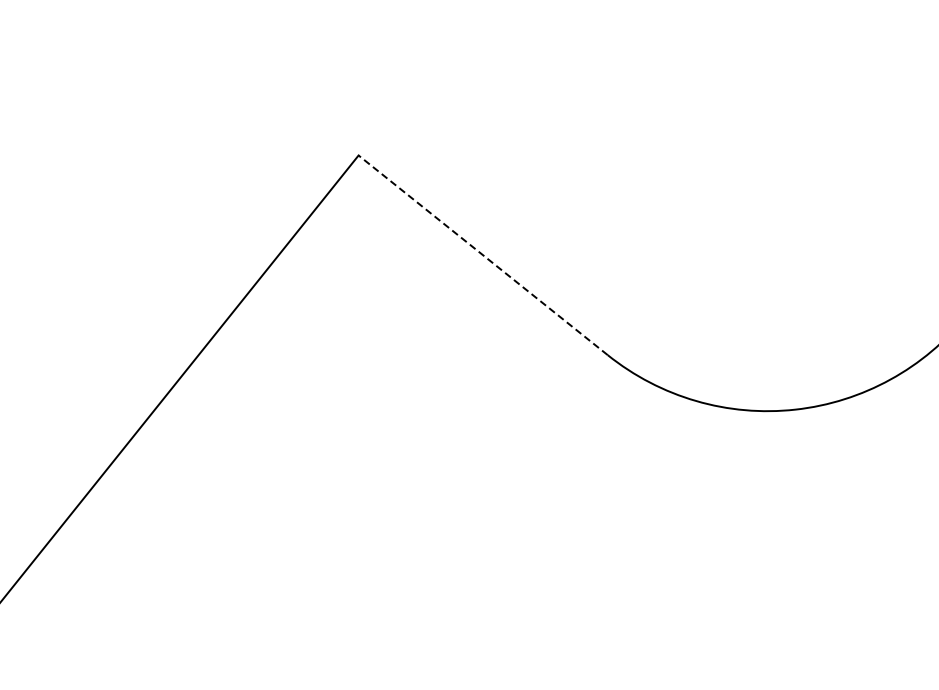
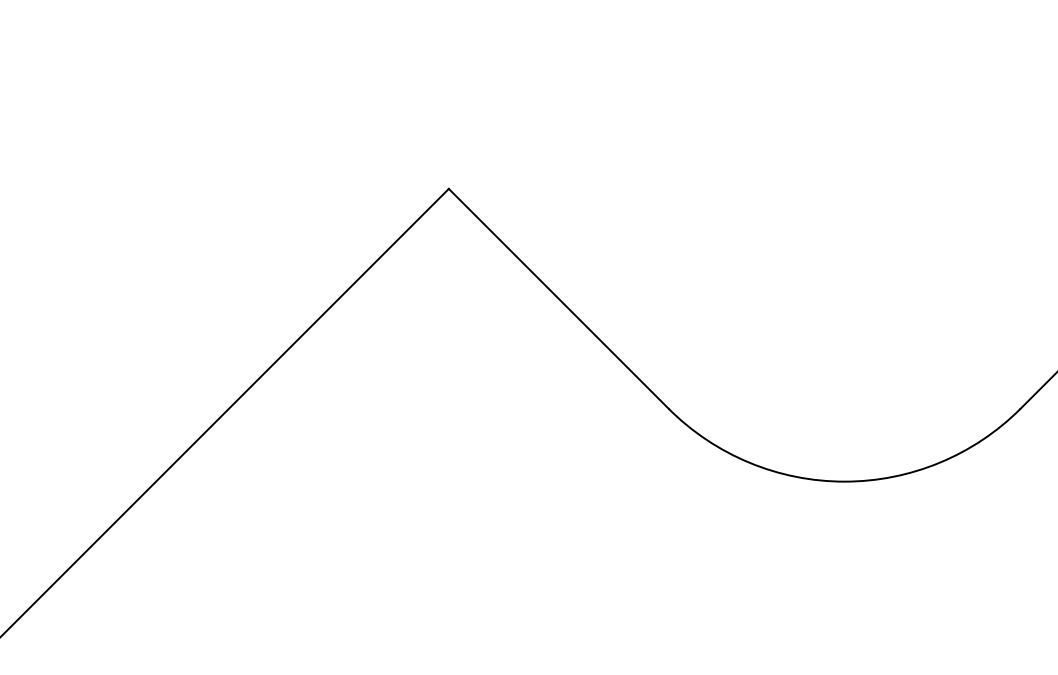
line: (482, 254) -> (558, 298), dashed -> solid

